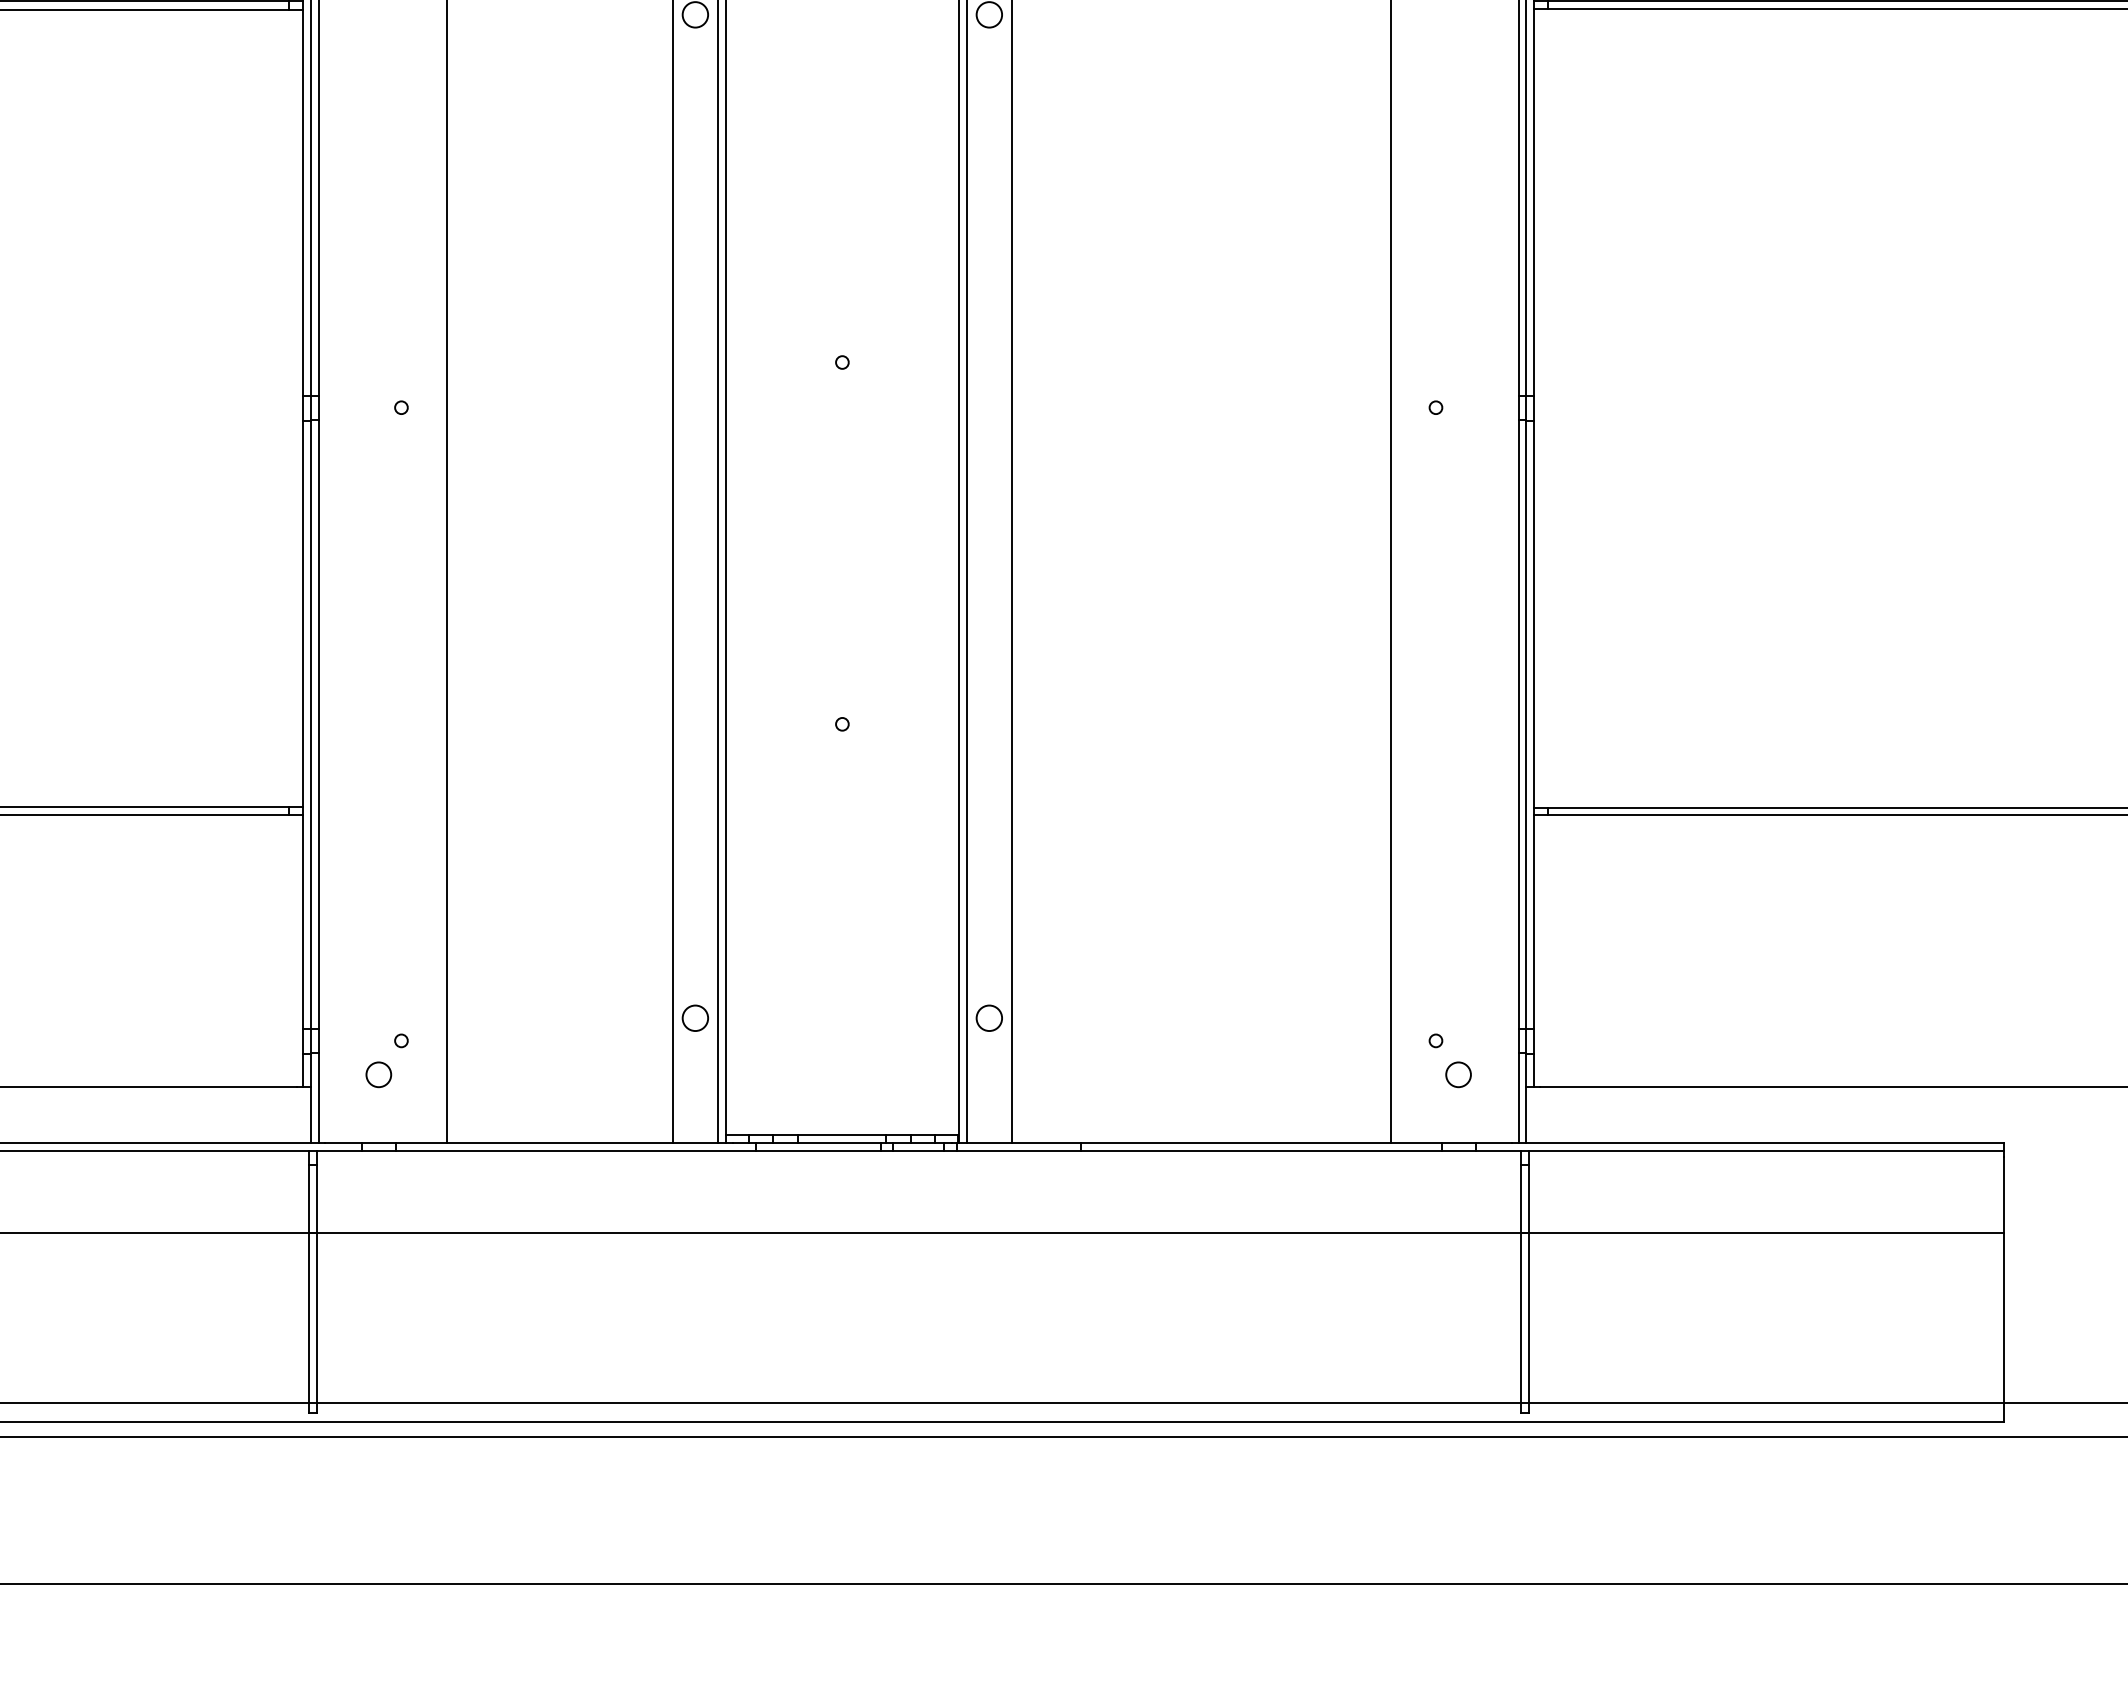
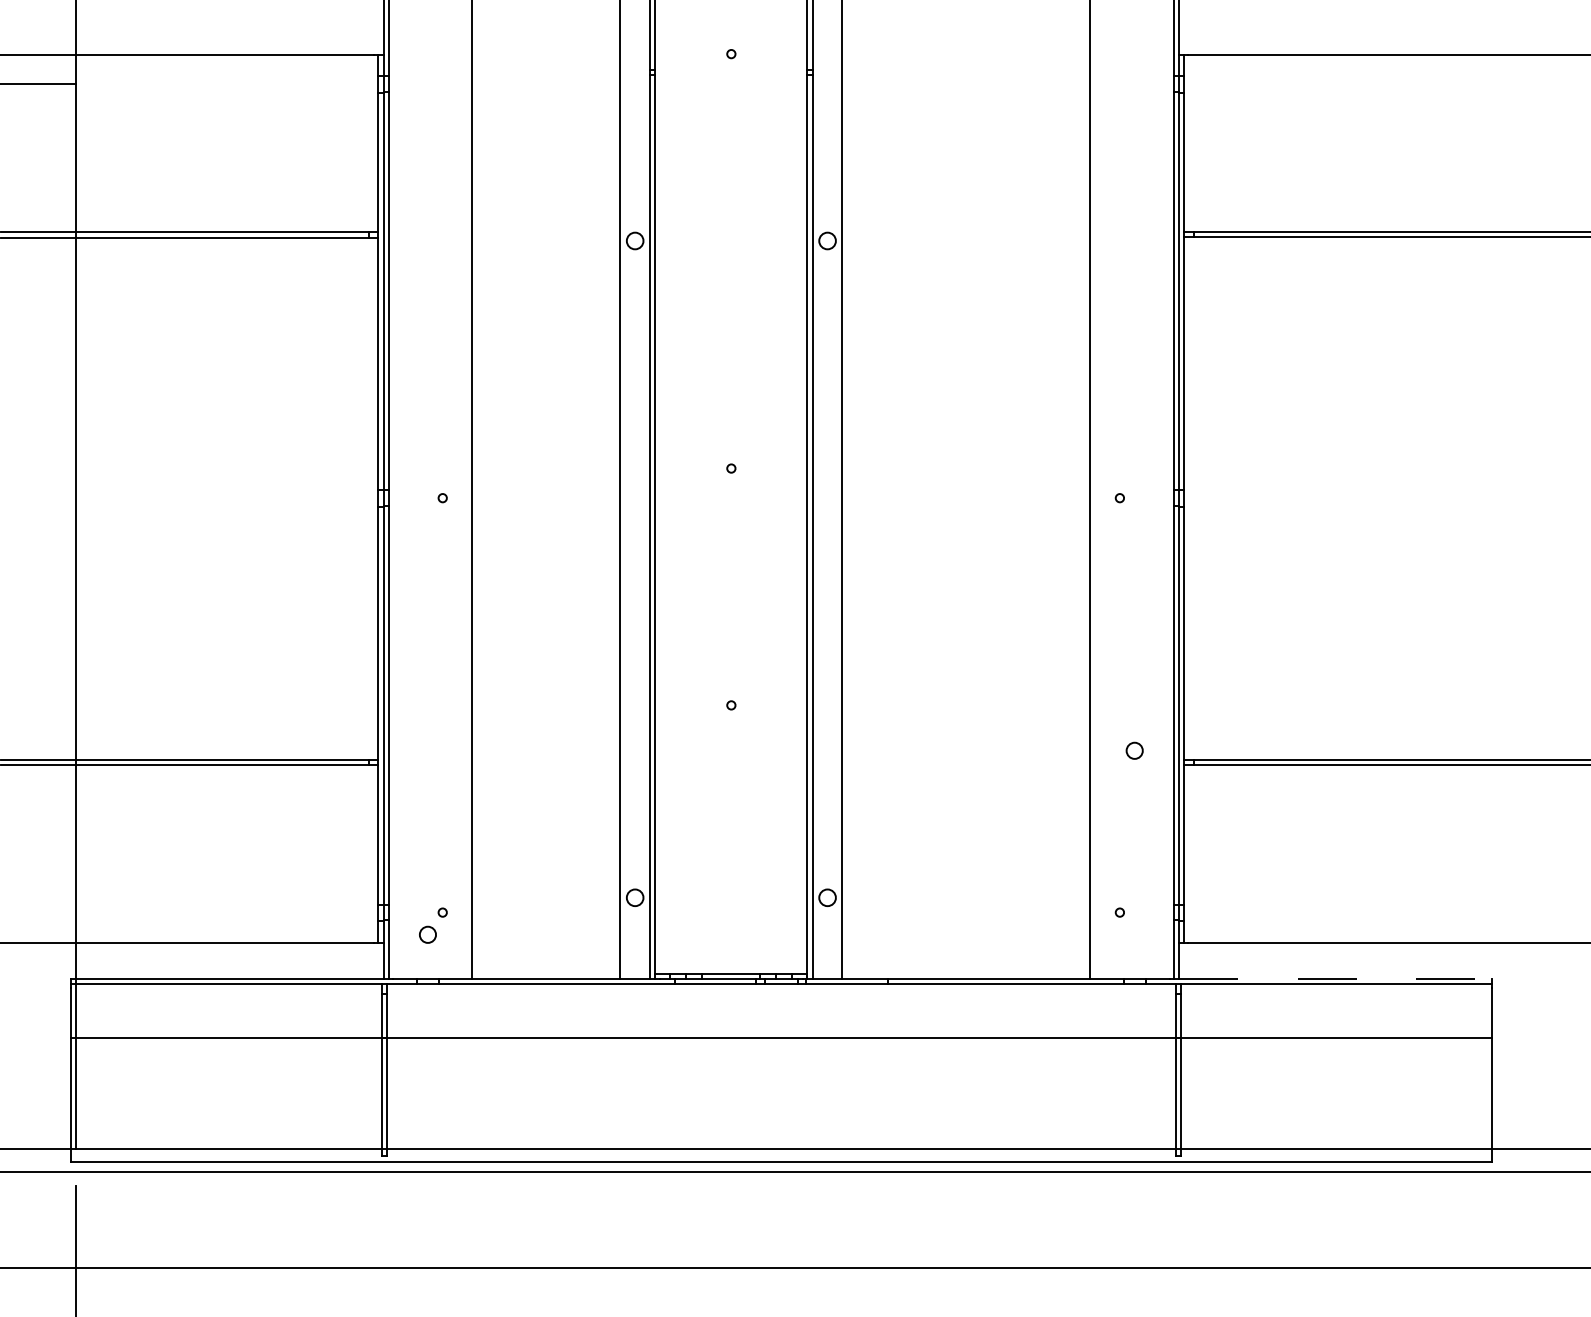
circle: (1458, 1074) -> (1134, 750), moved
line: (1766, 1143) -> (1336, 979), solid -> dashed

